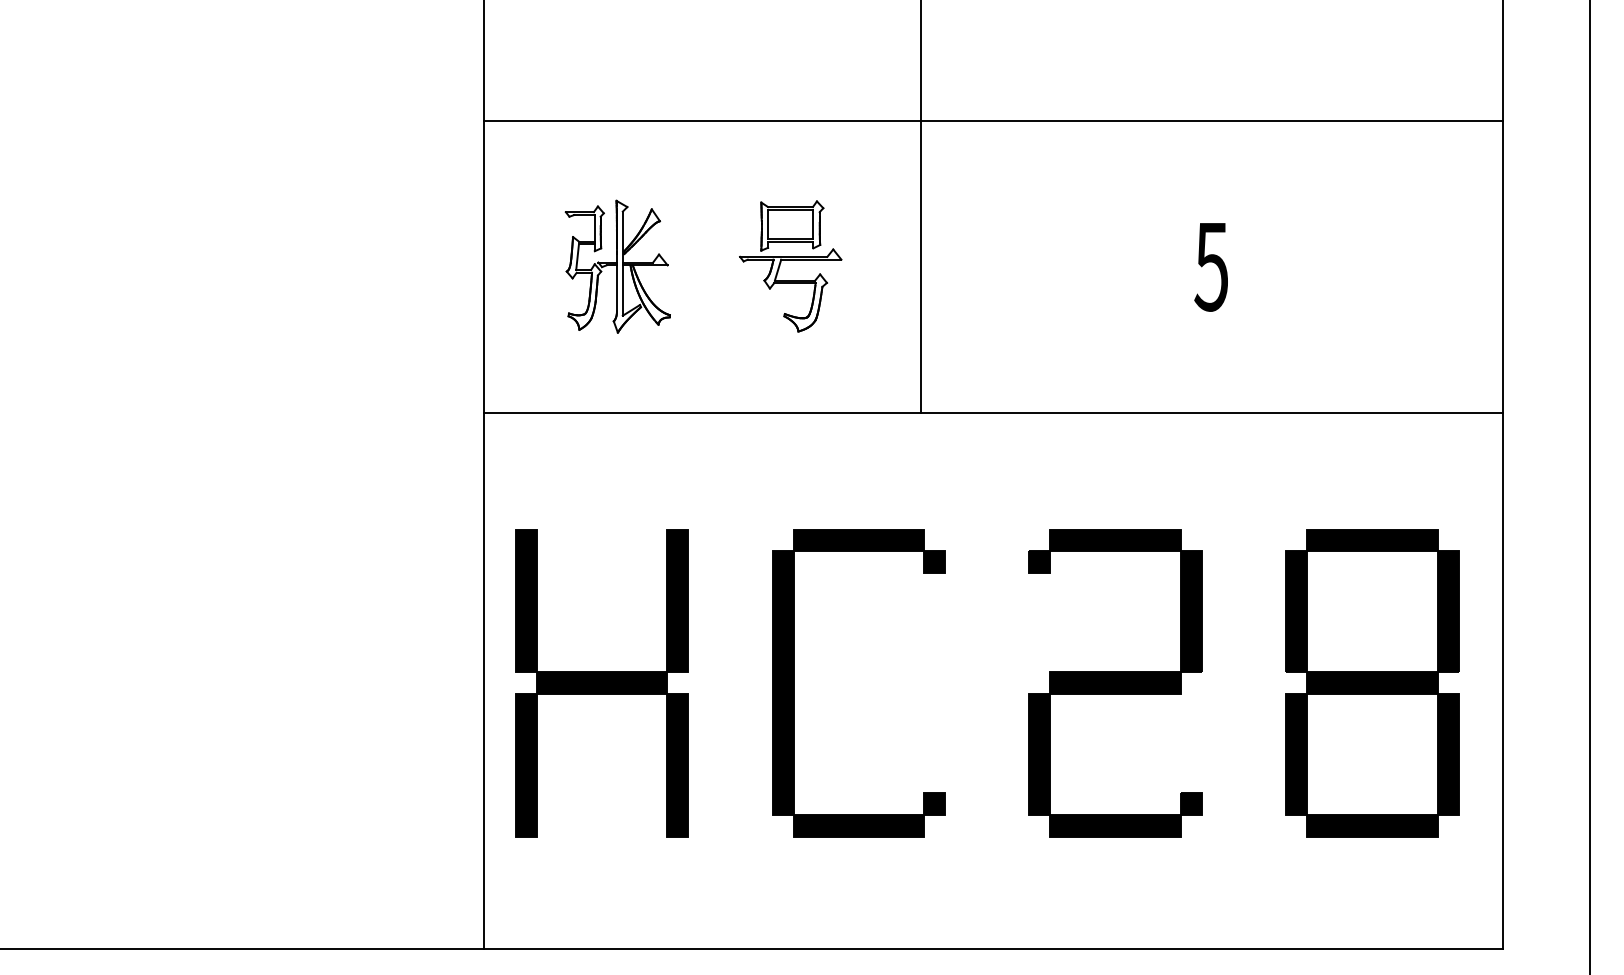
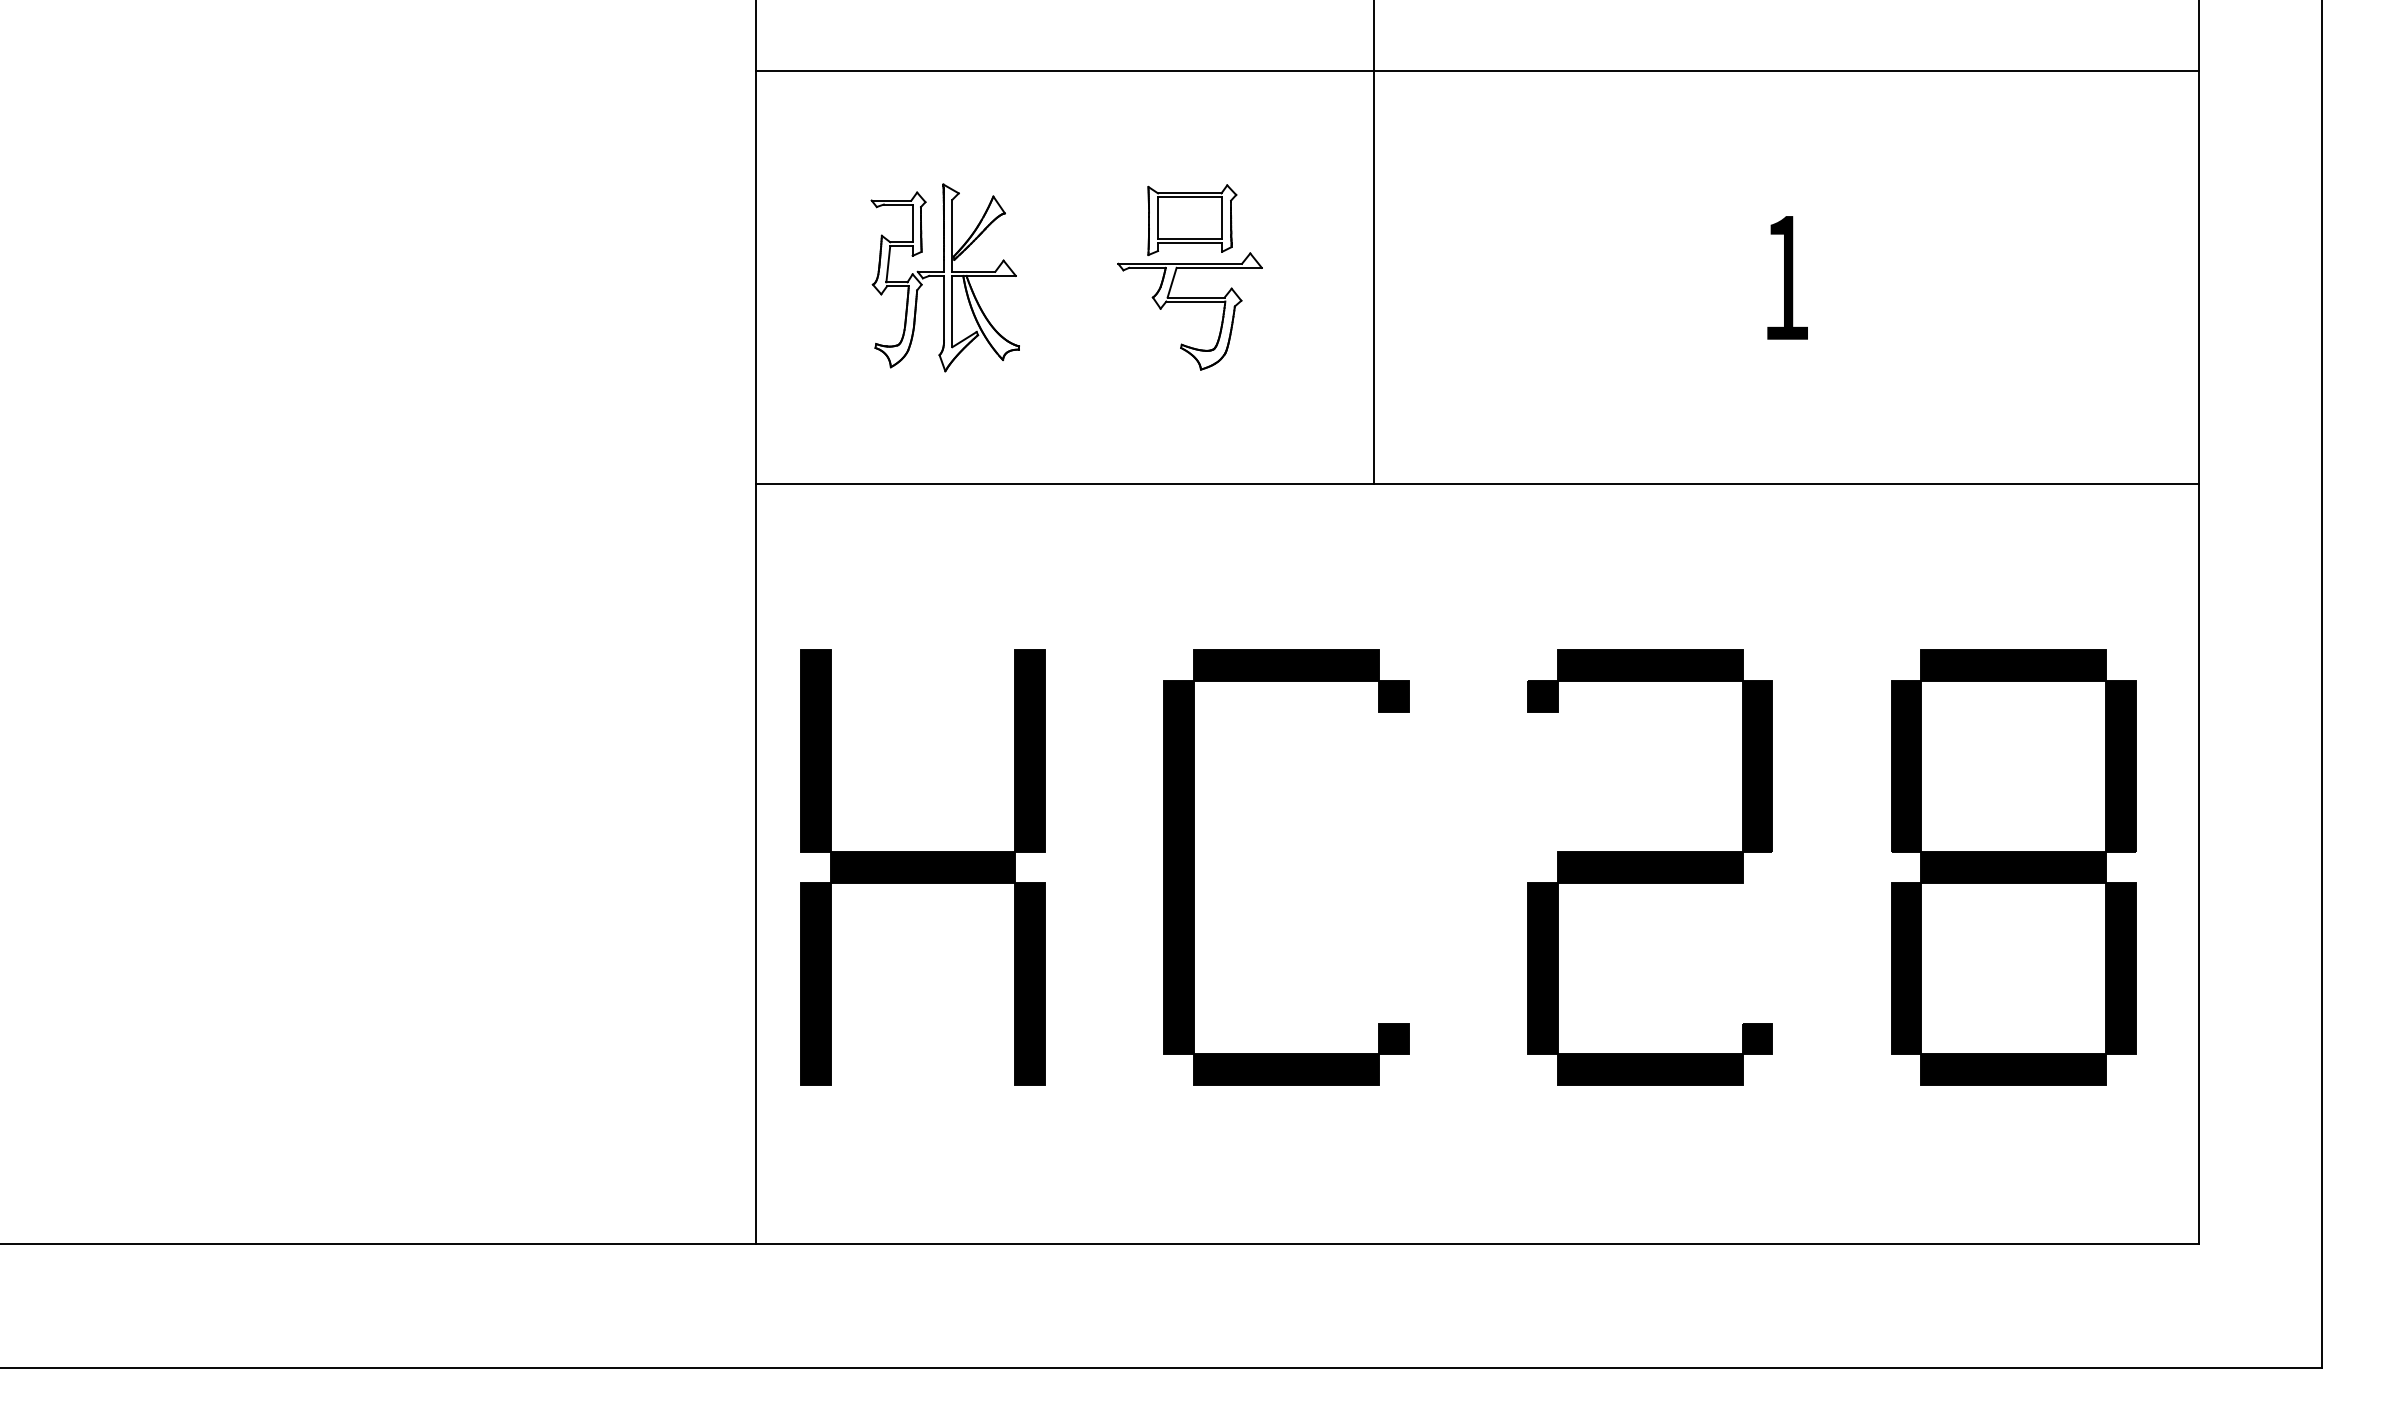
text: (1211, 267) -> (1785, 278), 5 -> 1

